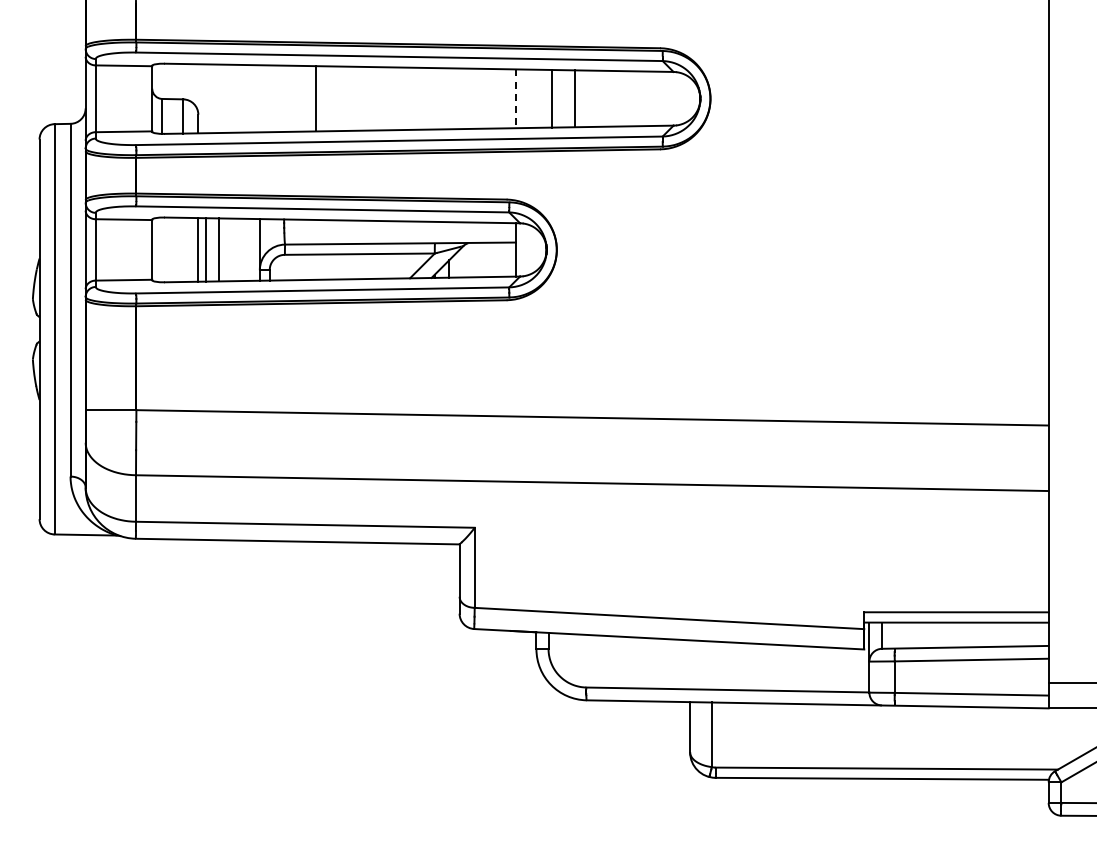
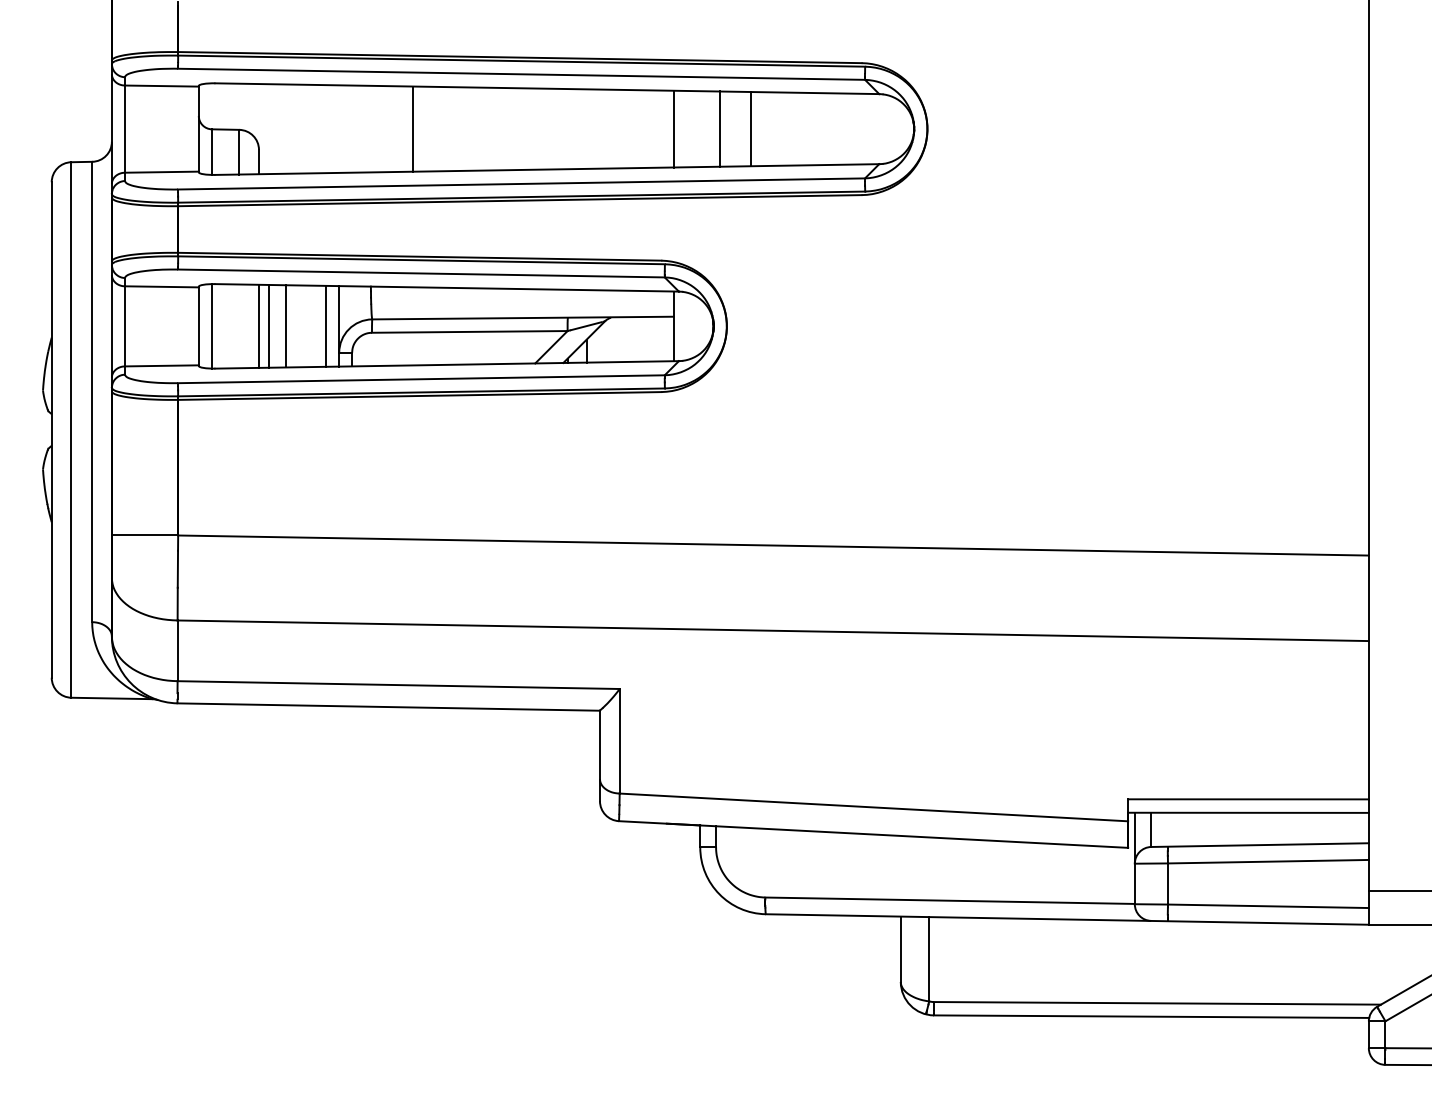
line: (515, 99) -> (672, 130), dashed -> solid
line: (162, 249) -> (212, 325), added
line: (249, 249) -> (325, 325), added

